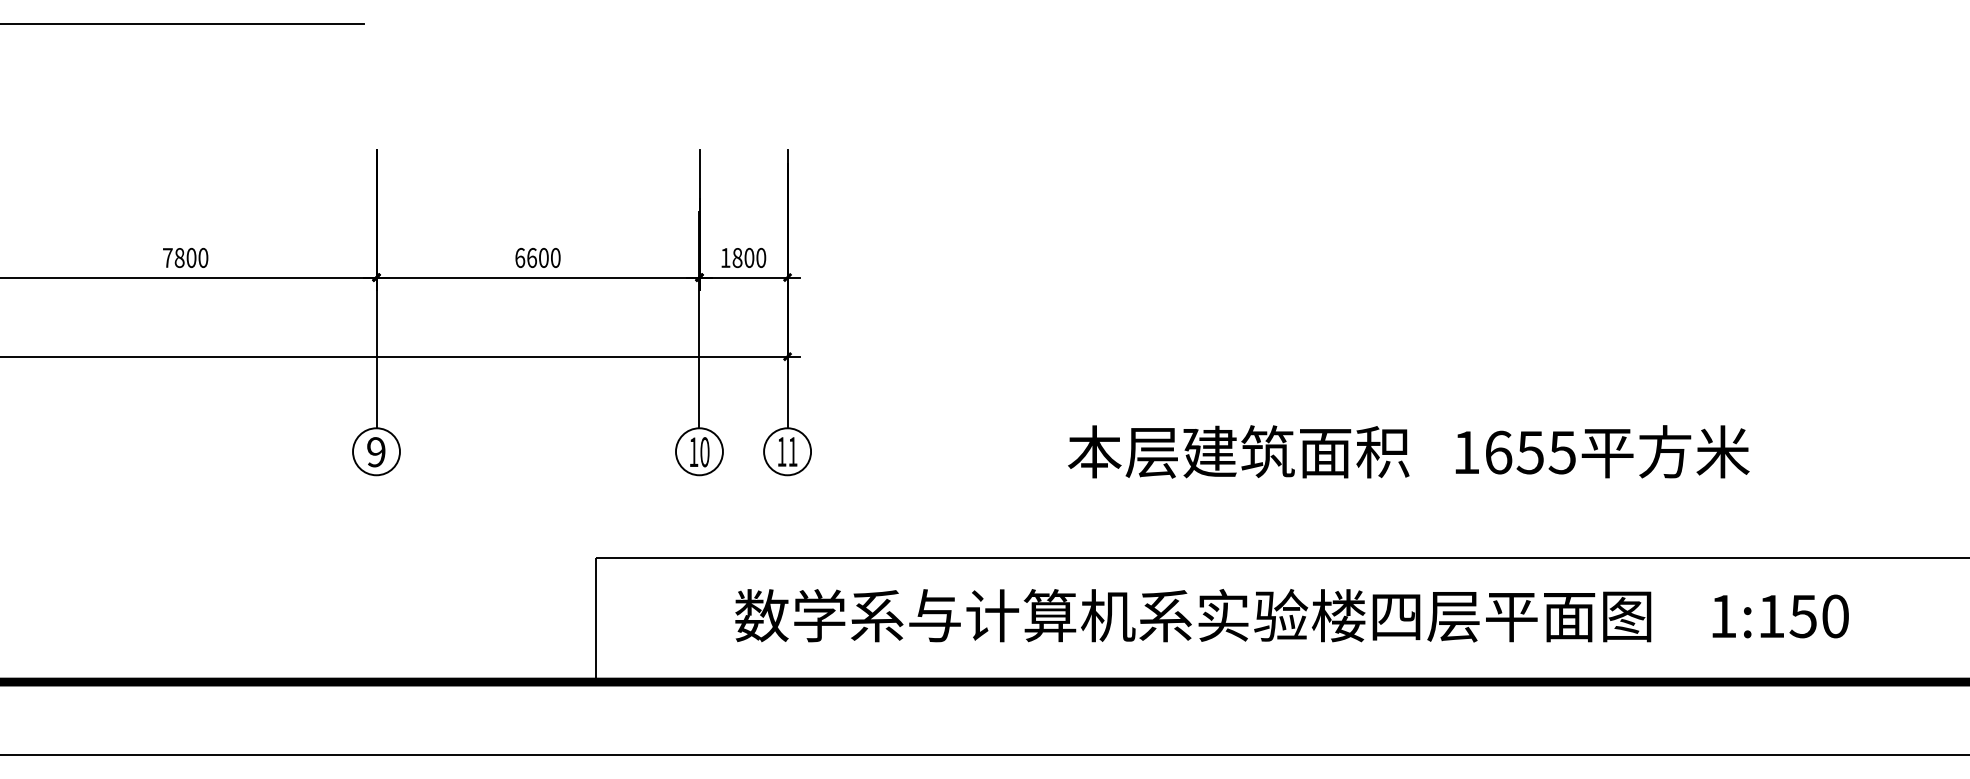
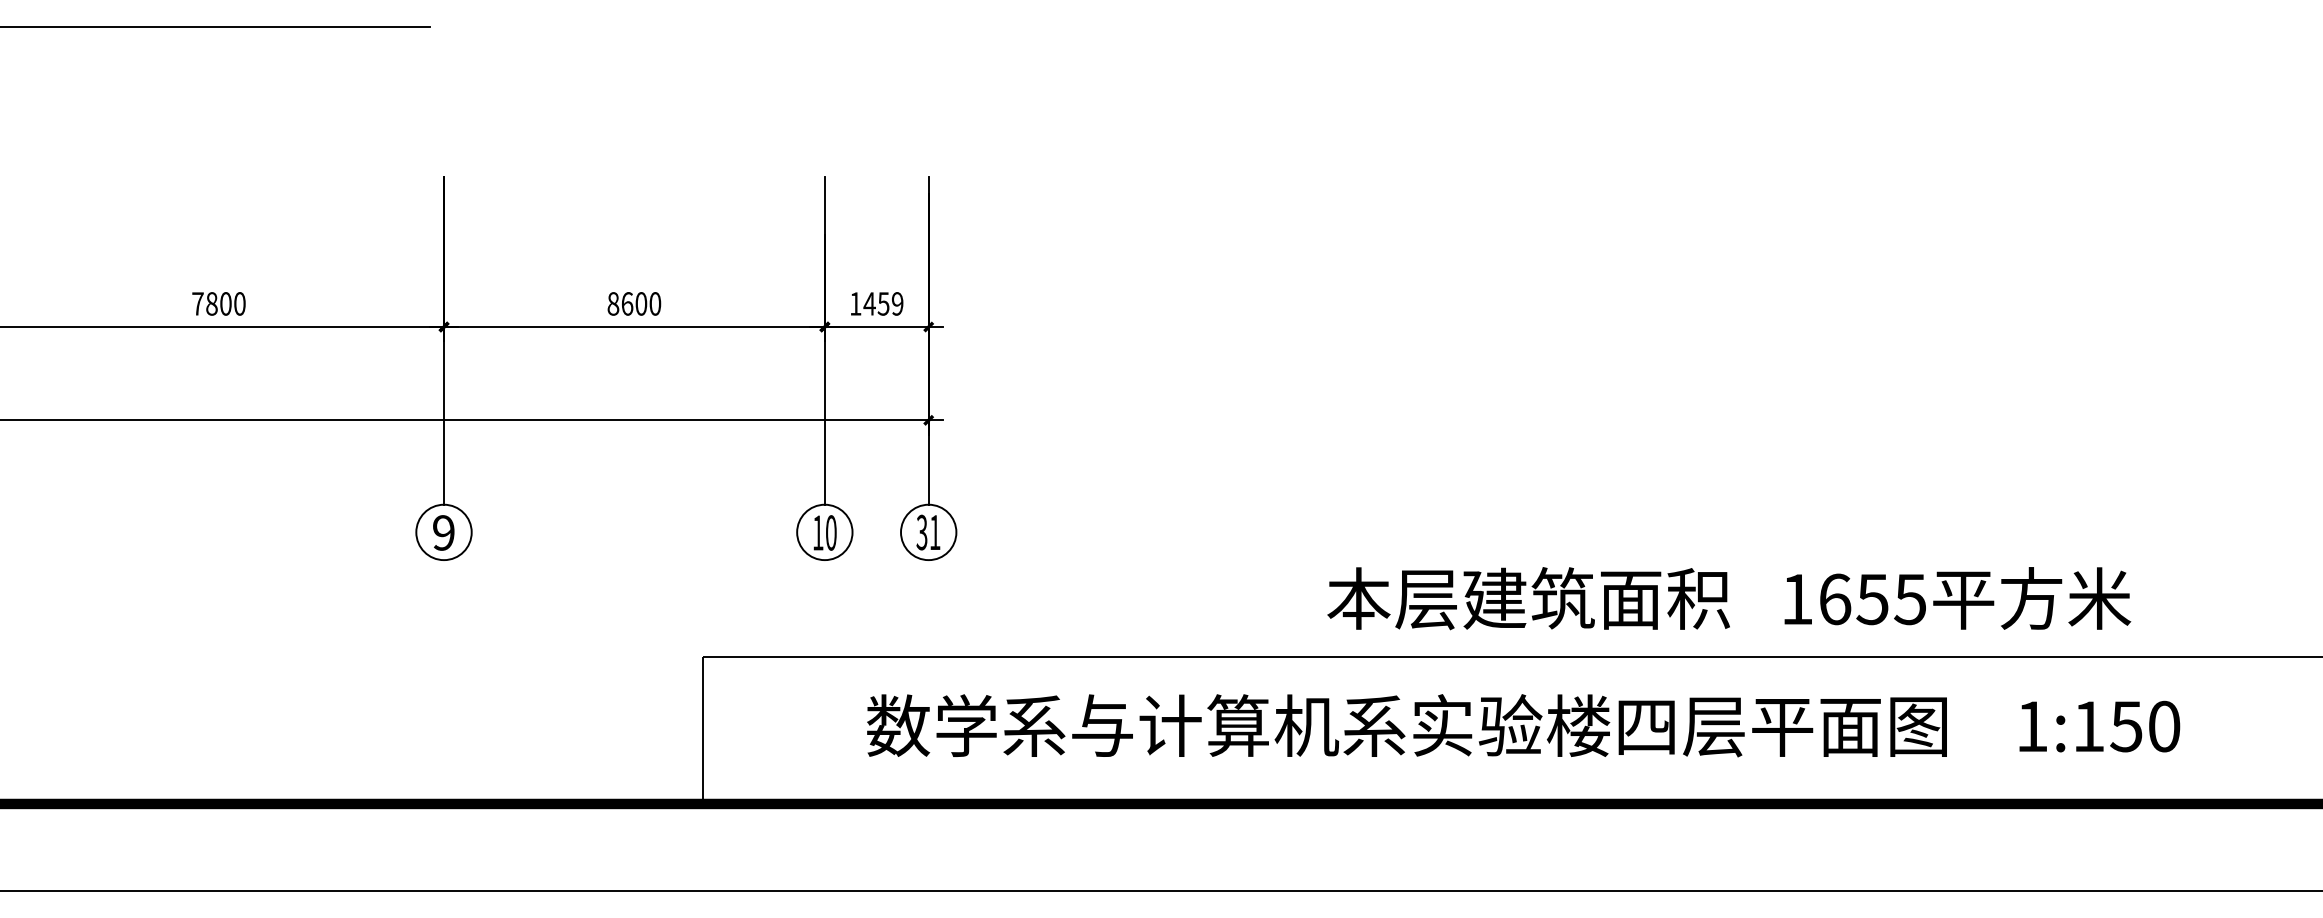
text: (520, 257) -> (613, 303), 6600 -> 8600
text: (749, 257) -> (883, 303), 1800 -> 1459
text: (781, 451) -> (921, 532), 11 -> 31
text: (1409, 451) -> (1729, 598), moved

